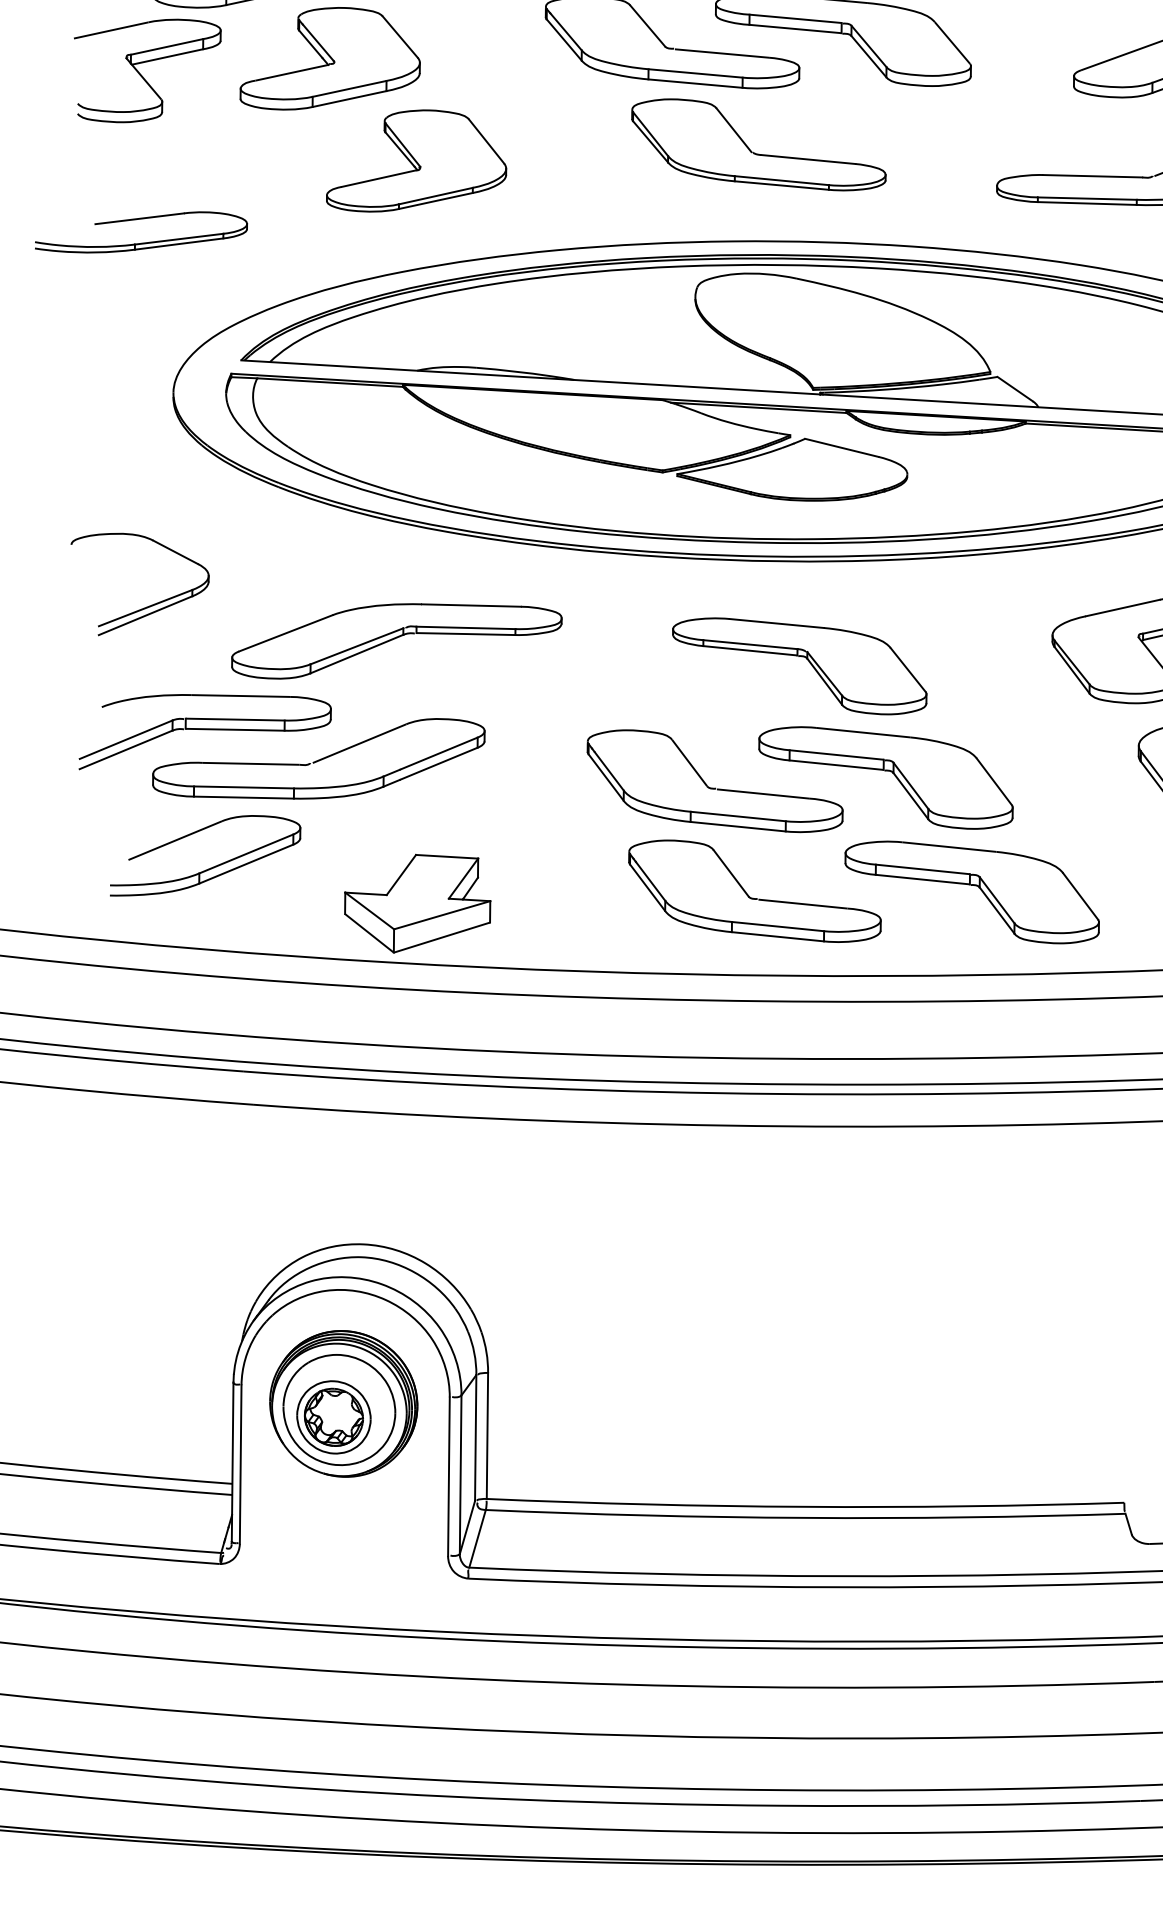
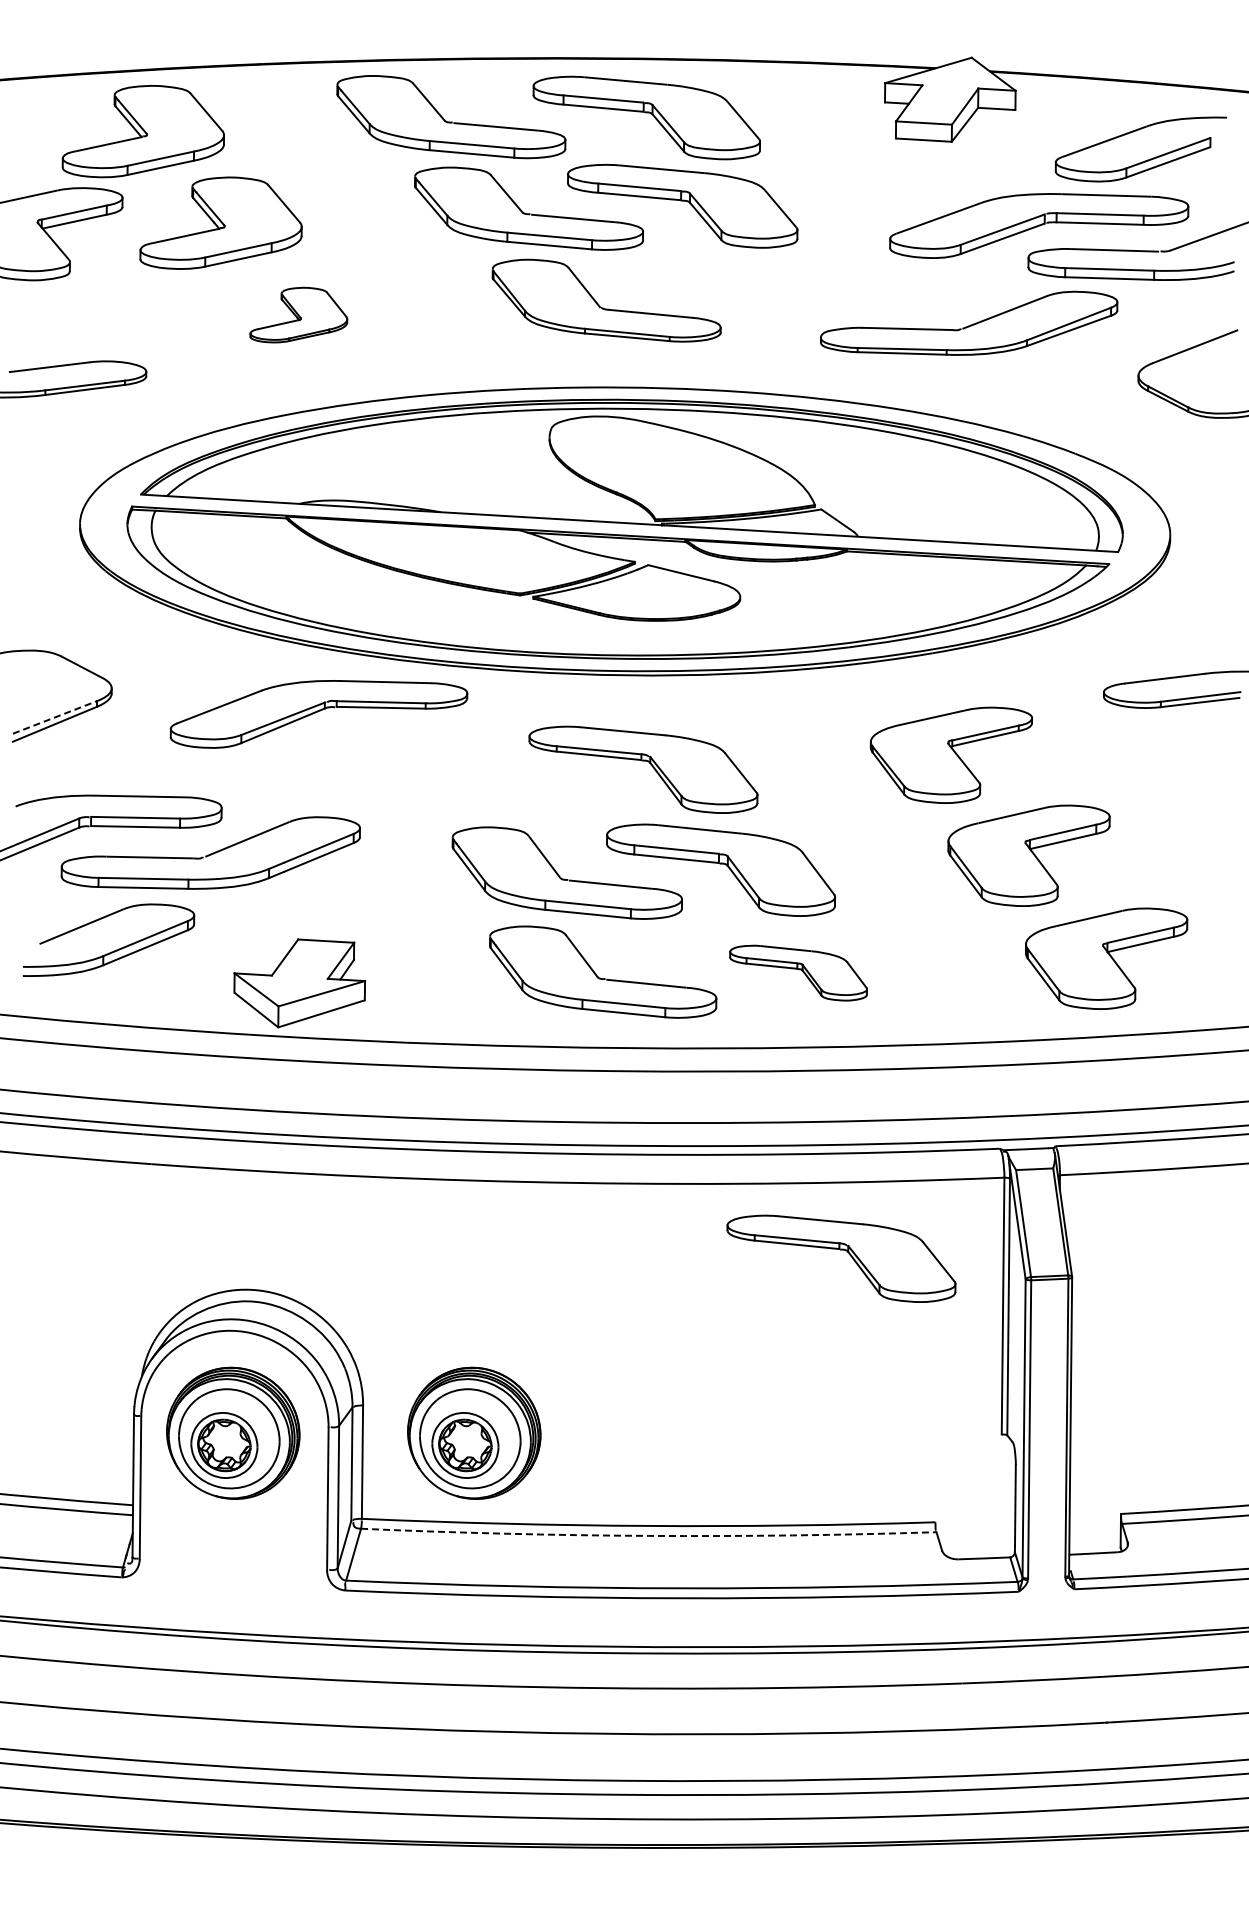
part: (416, 160) -> (298, 314), size x0.6
line: (146, 608) -> (55, 717), solid -> dashed
part: (396, 641) -> (318, 714), moved
part: (972, 891) -> (798, 972), size x0.6
part: (1019, 1200) -> (841, 1250), added
part: (611, 1402) -> (474, 1432), added
arc: (805, 1517) -> (648, 1535), solid -> dashed

